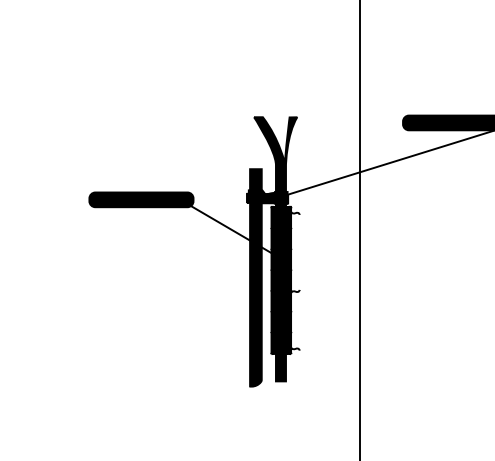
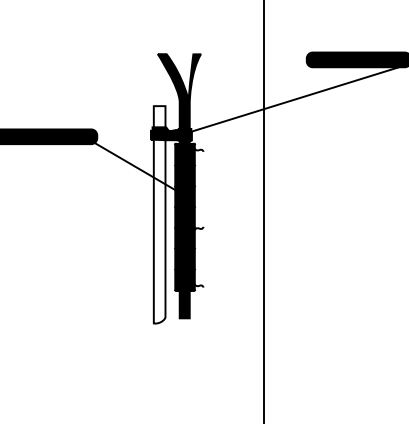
fill: (255, 277) -> (159, 214), removed

